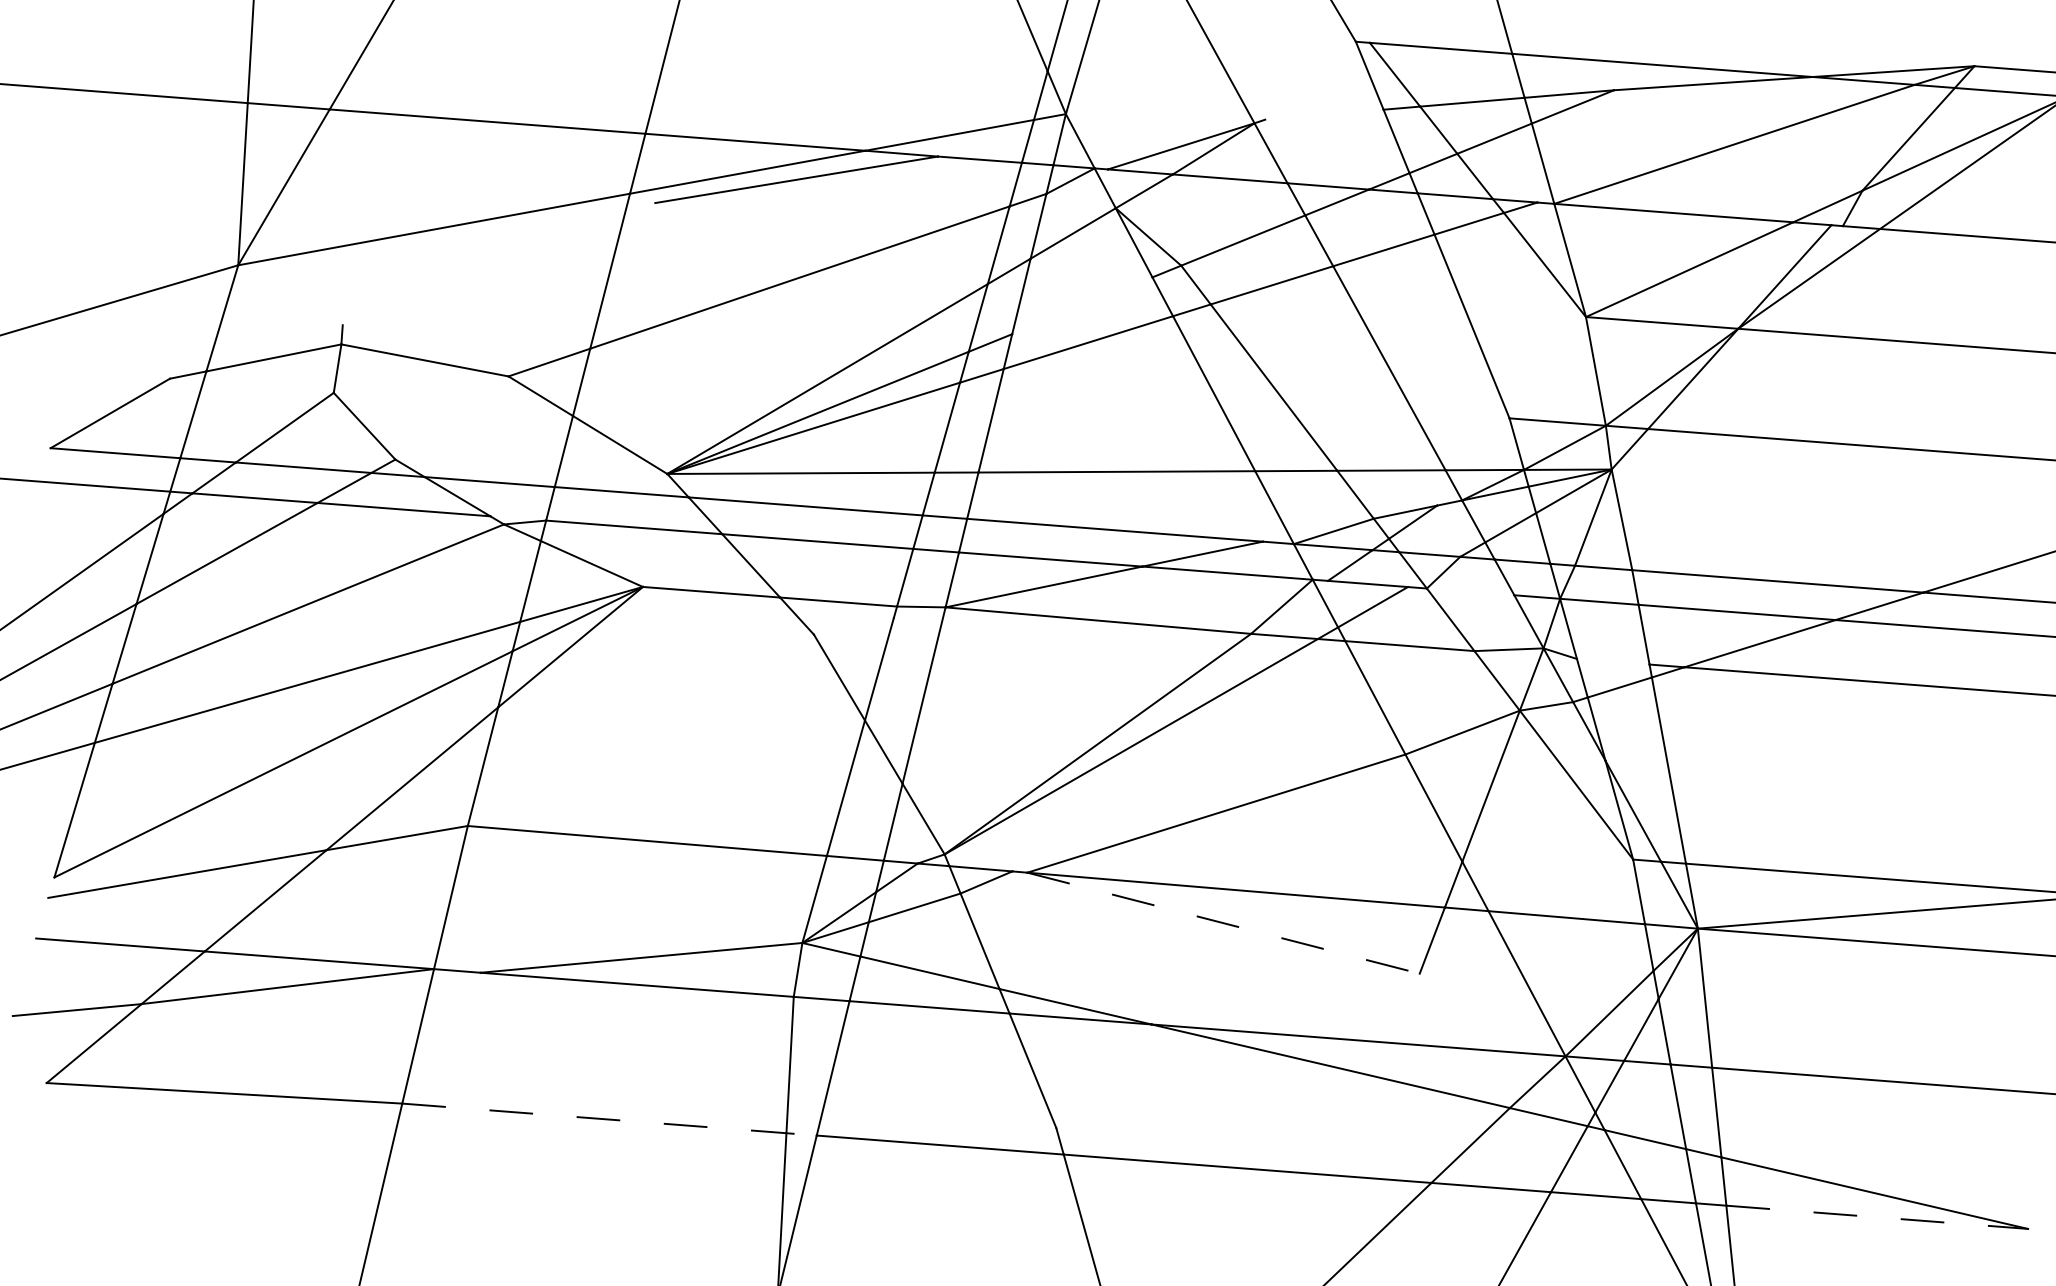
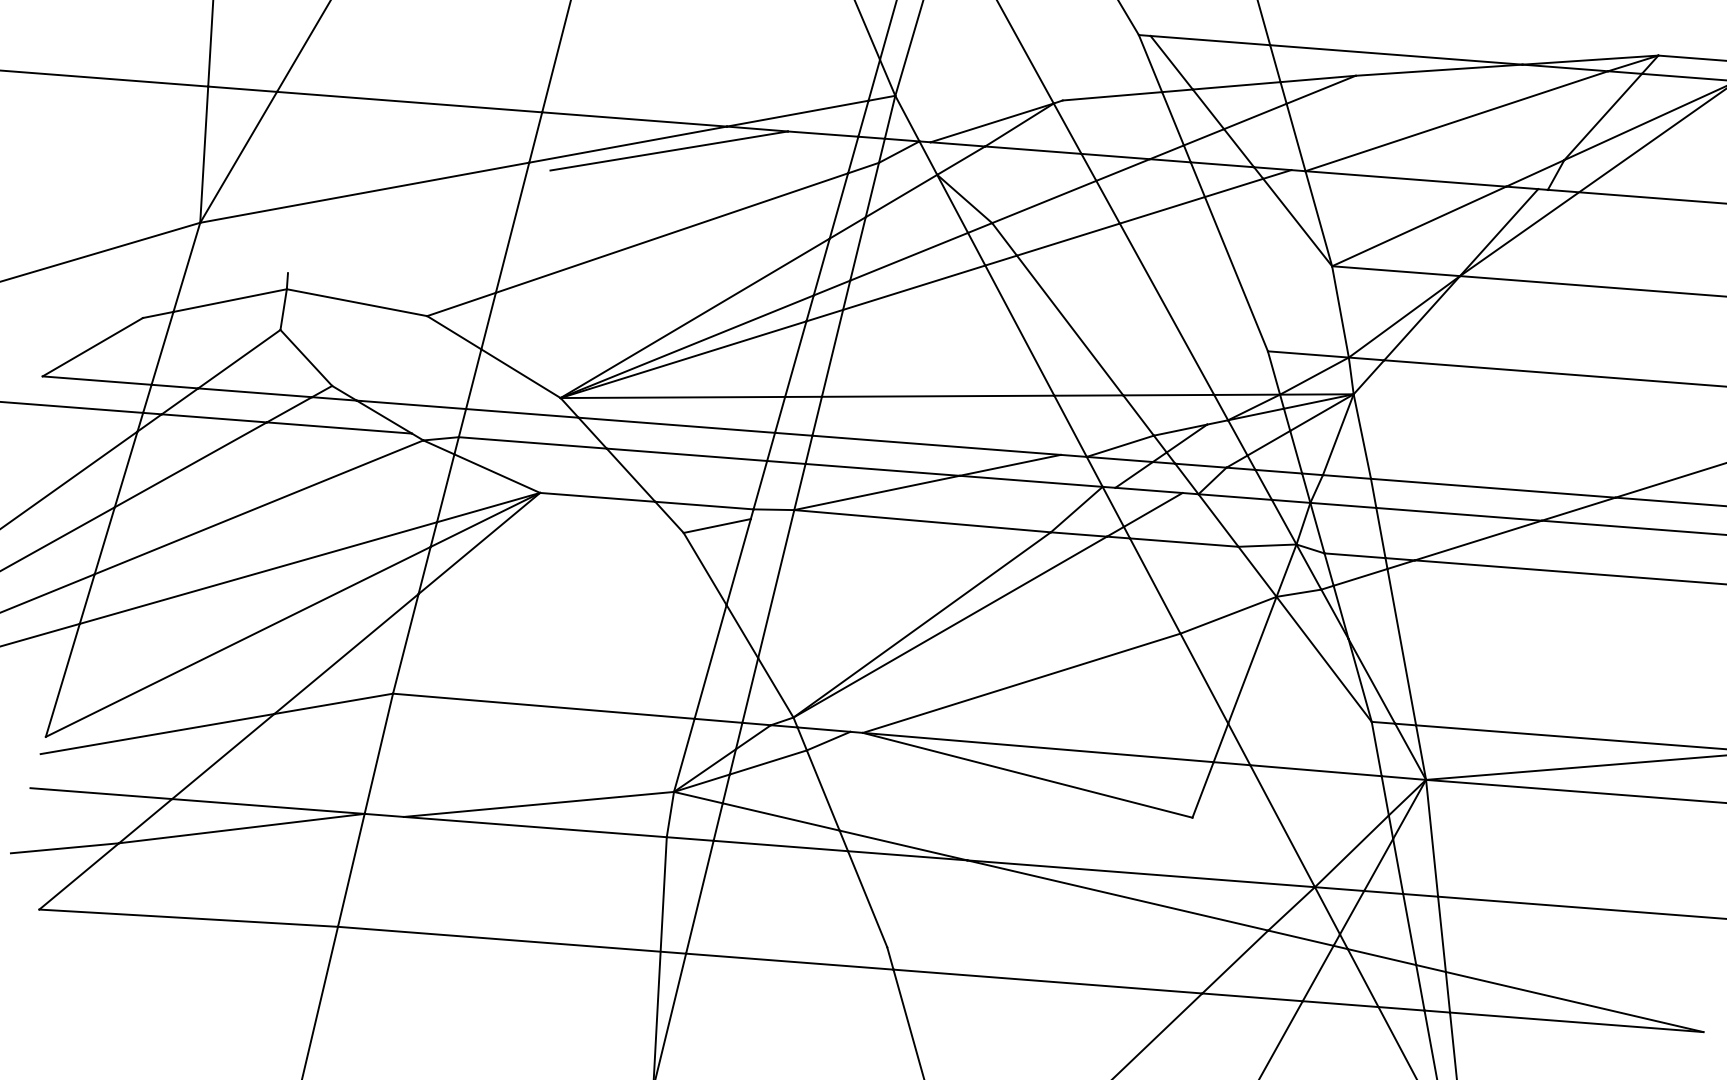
line: (1324, 114) -> (1112, 96), added
line: (1082, 305) -> (909, 256), added
line: (1469, 591) -> (1234, 496), added
line: (852, 625) -> (716, 525), added
line: (1612, 661) -> (1354, 555), added
line: (1224, 923) -> (1028, 775), dashed -> solid
line: (610, 1119) -> (512, 940), dashed -> solid
line: (1878, 1217) -> (1577, 1022), dashed -> solid

